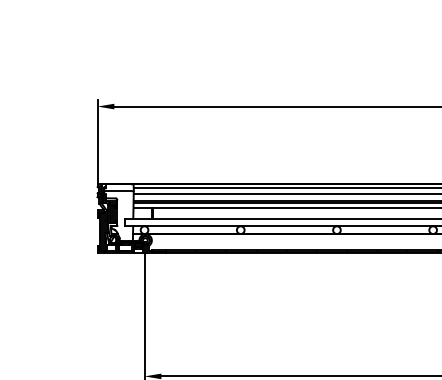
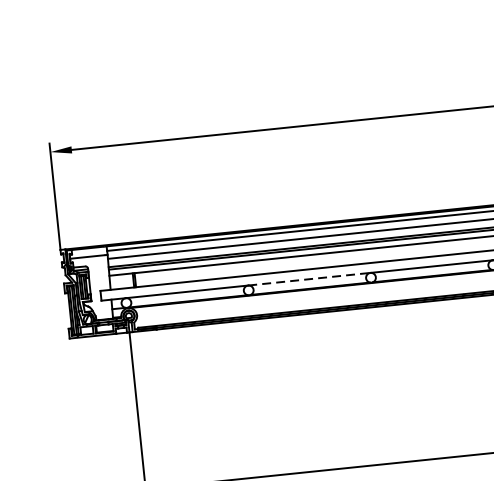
line: (289, 226) -> (310, 279), solid -> dashed

